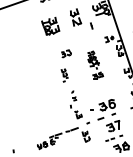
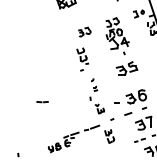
part: (95, 64) -> (121, 45), size x1.67
part: (64, 75) -> (82, 59), size x1.43
part: (32, 109) -> (42, 102), added

